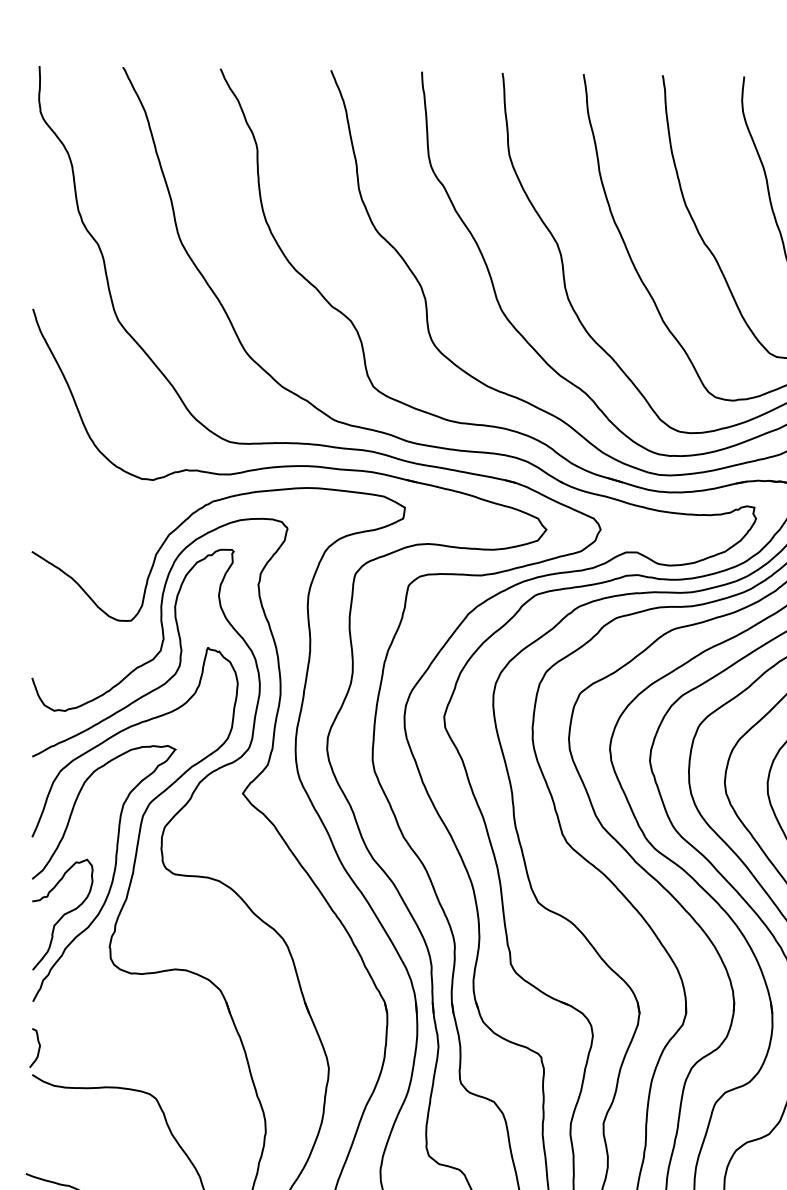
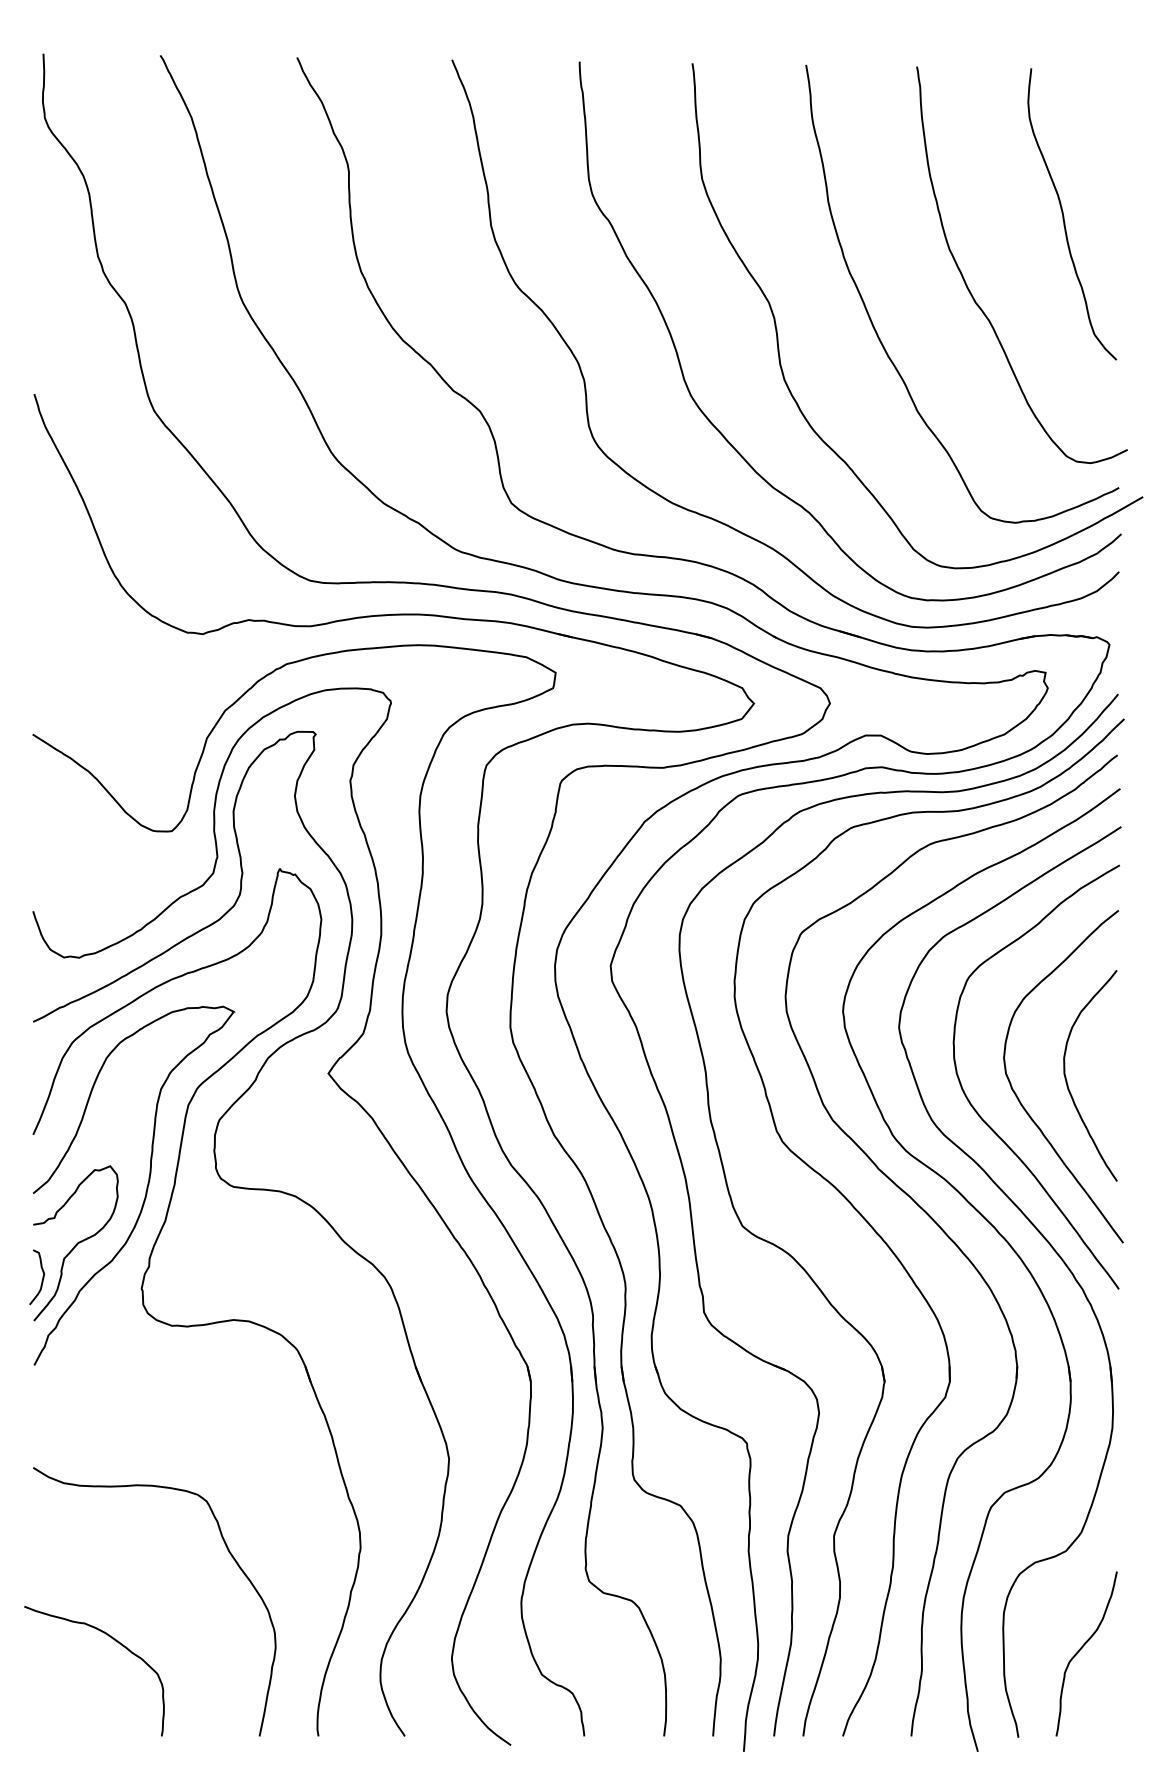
curve: (38, 1050) -> (41, 1280), moved

